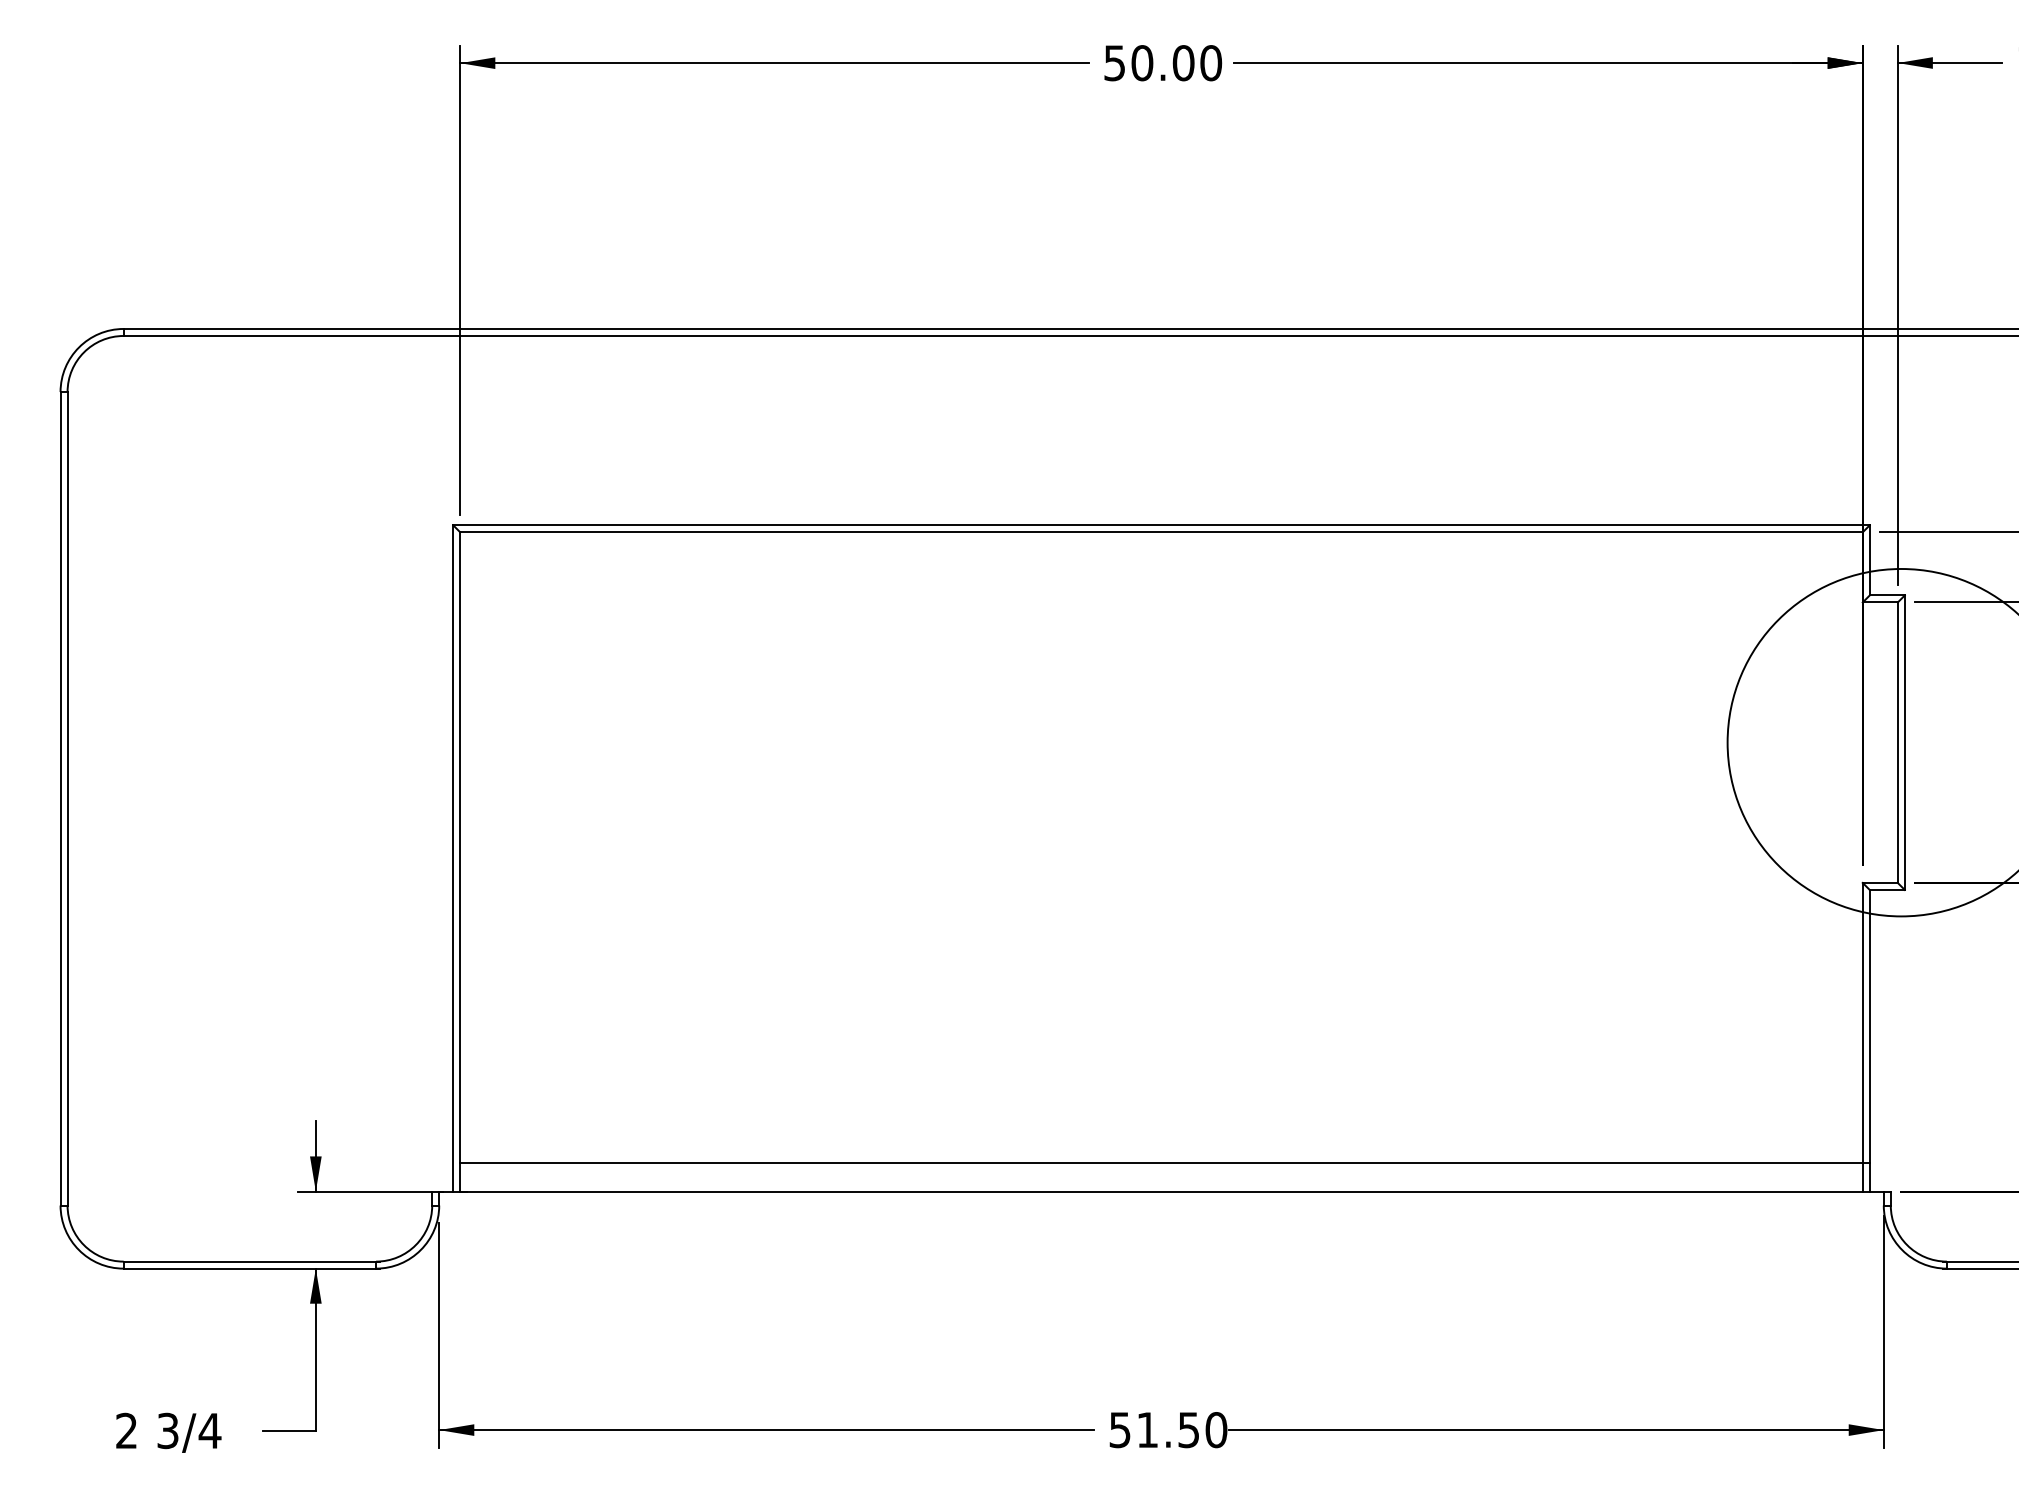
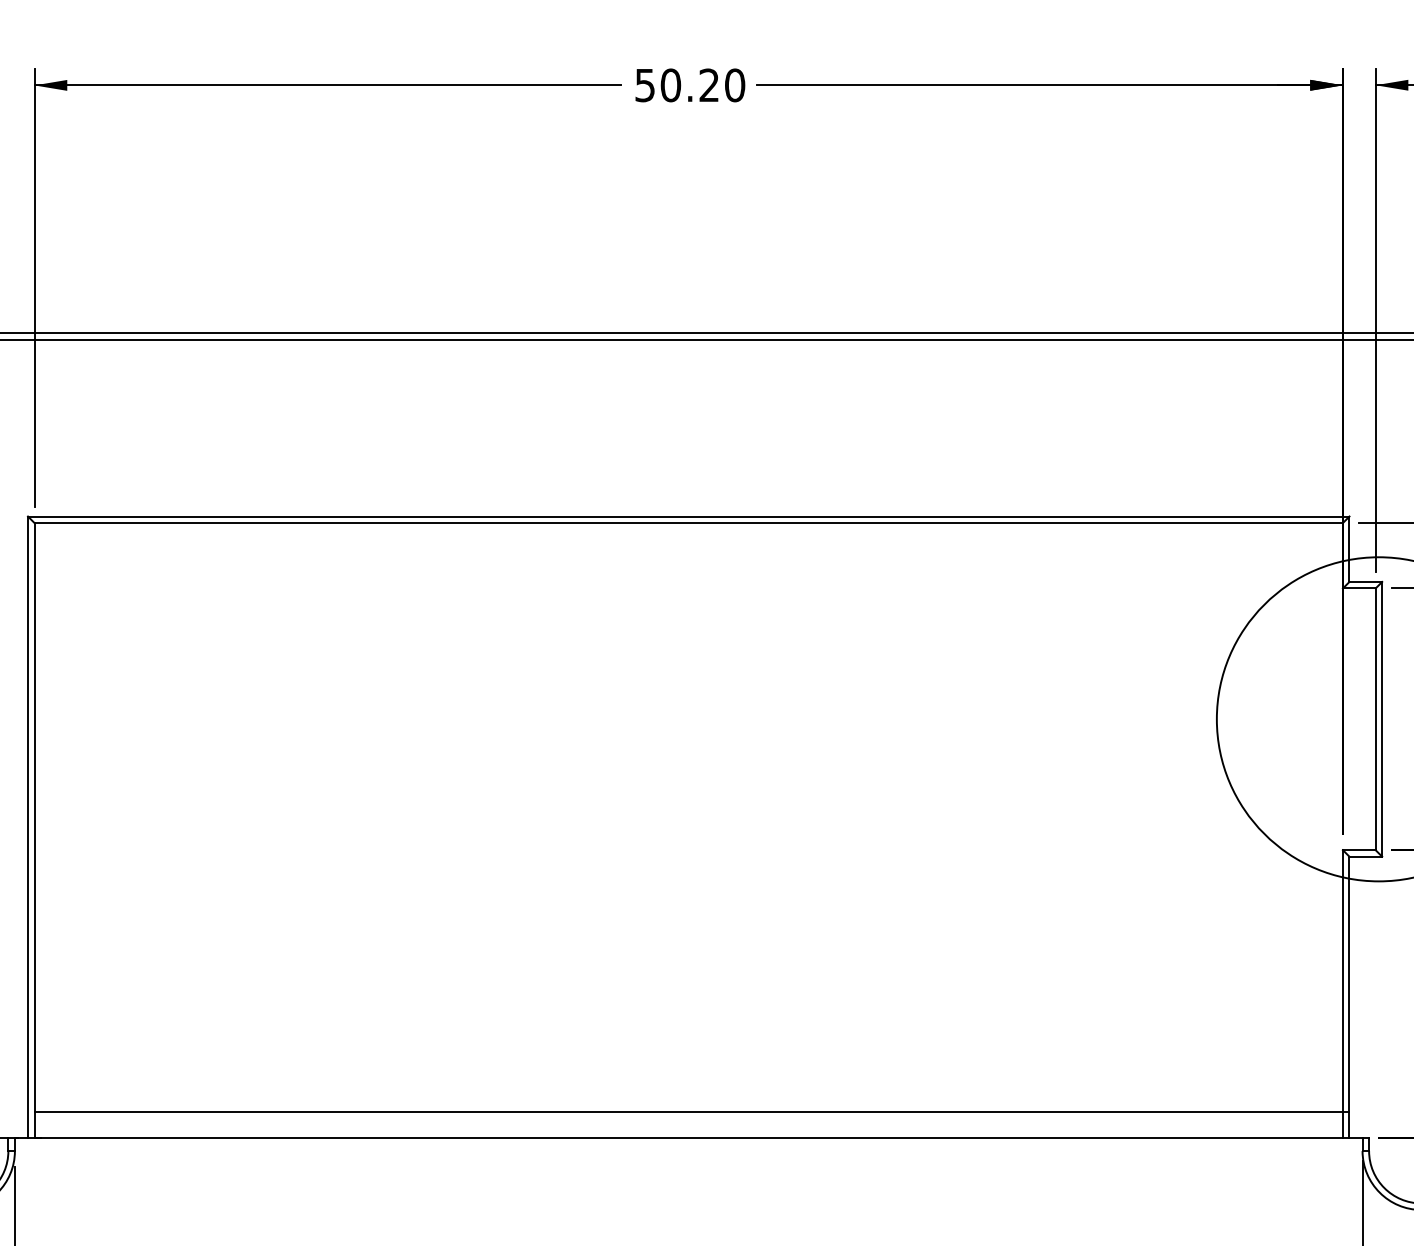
text: (1183, 63) -> (709, 85), 50.00 -> 50.20

